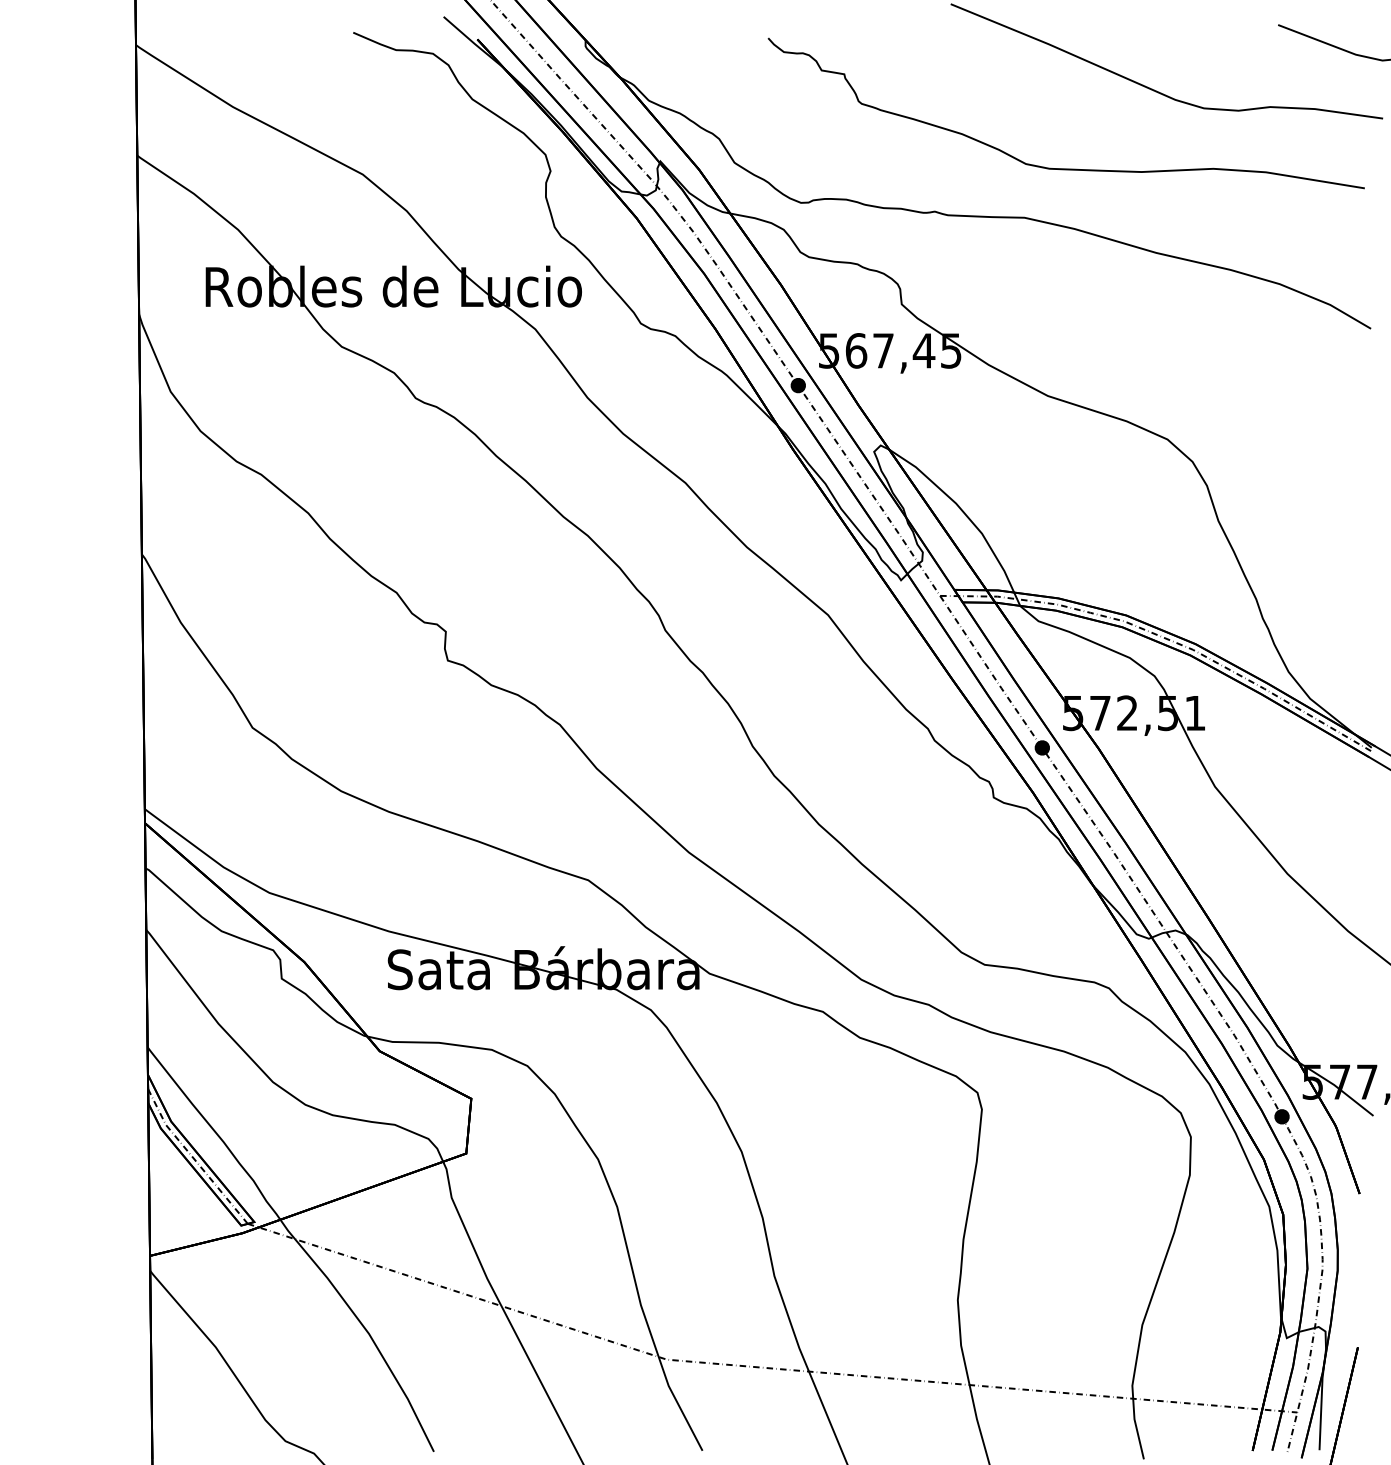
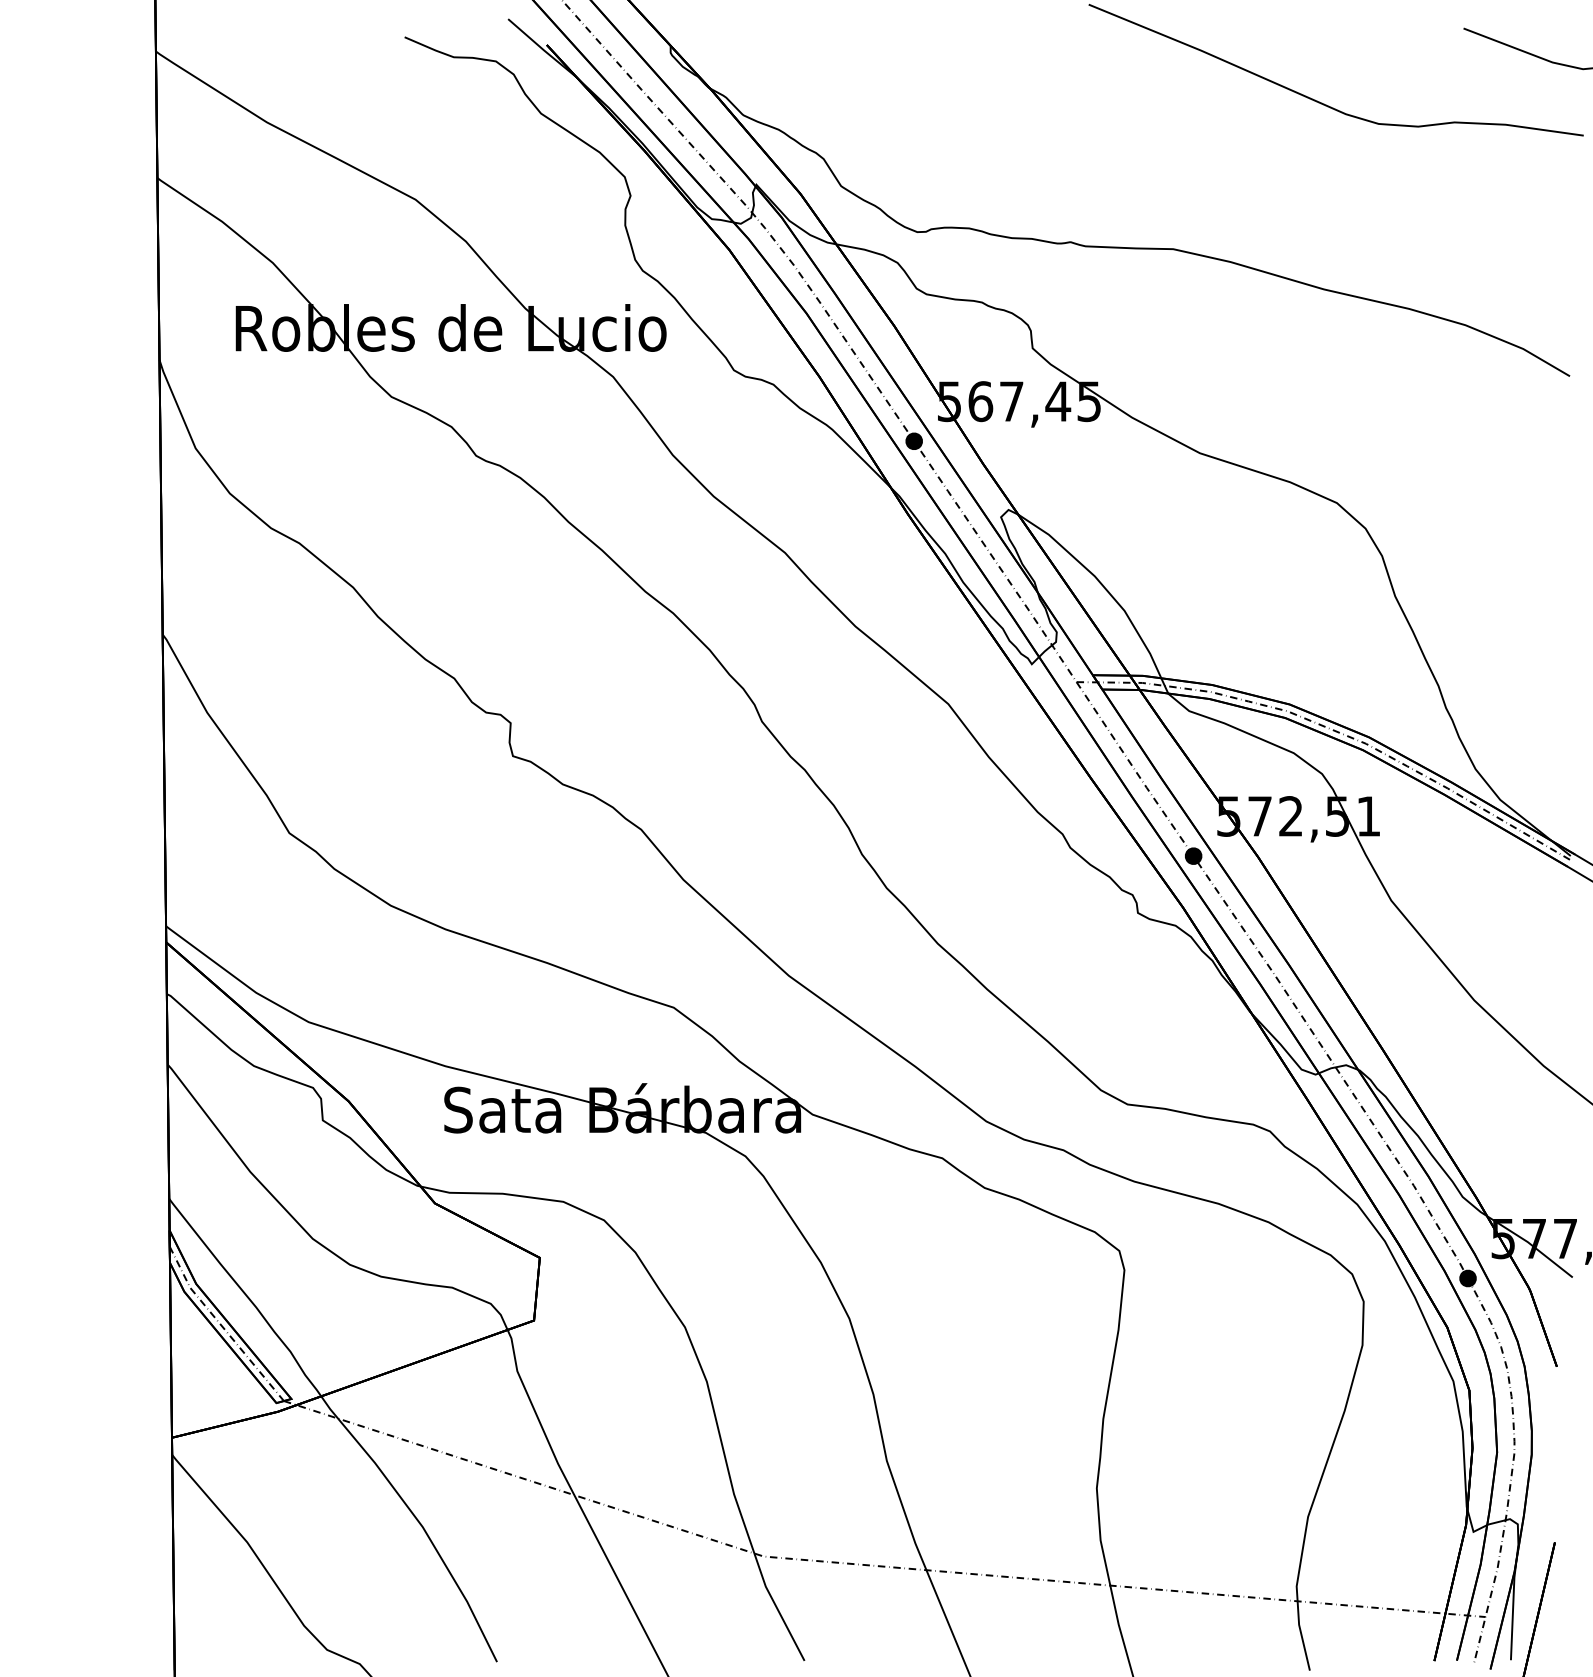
curve: (1065, 168) -> (1220, 192), removed

